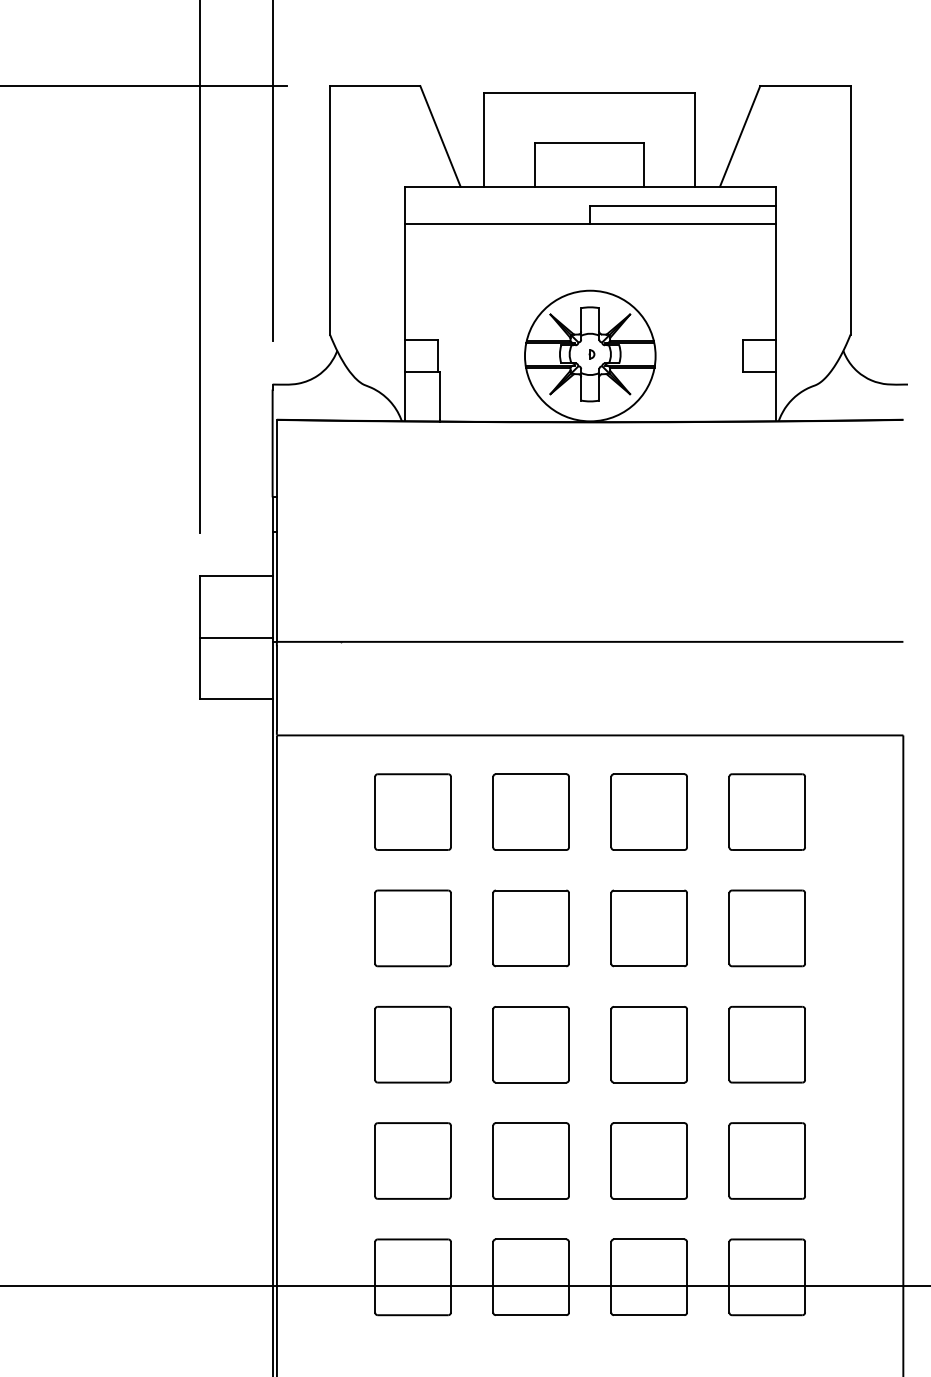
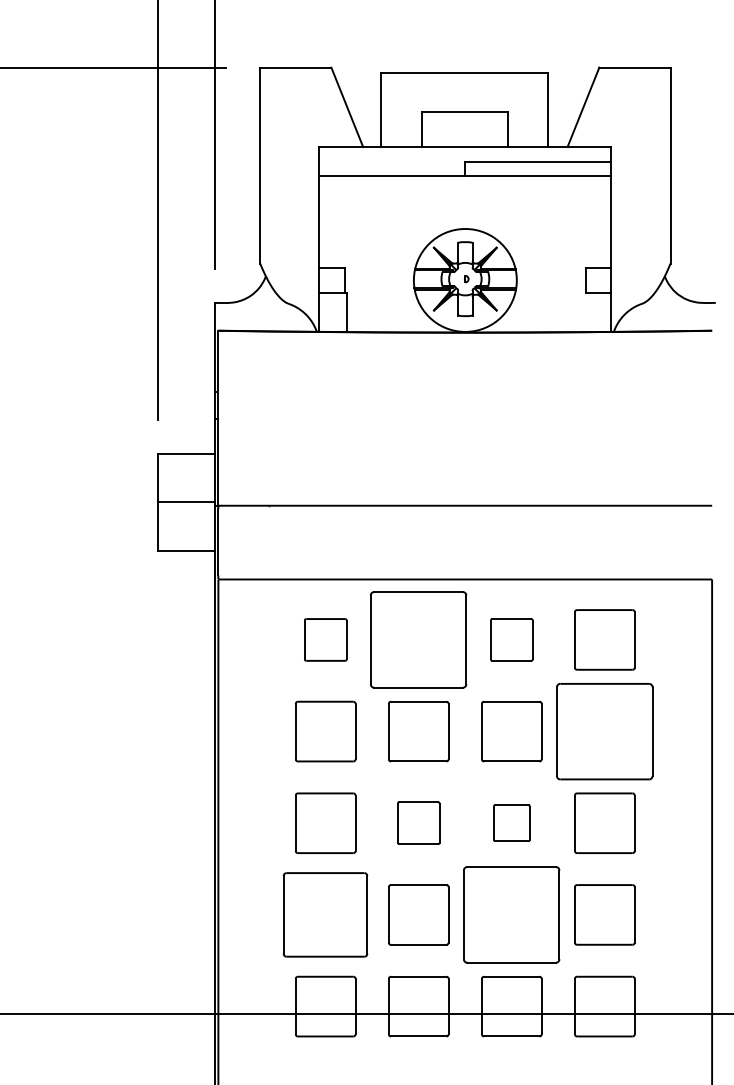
part: (412, 811) -> (325, 639), size x0.7
part: (530, 811) -> (418, 639), size x1.6
part: (648, 811) -> (511, 639), size x0.7
part: (766, 928) -> (604, 731), size x1.6
part: (530, 1043) -> (418, 822), size x0.7
part: (648, 1043) -> (511, 822), size x0.6
part: (412, 1160) -> (325, 914), size x1.4
part: (648, 1160) -> (511, 914), size x1.6

